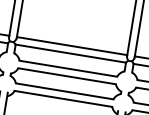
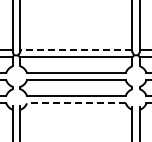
line: (72, 45) -> (76, 49), solid -> dashed
line: (62, 98) -> (75, 103), solid -> dashed

